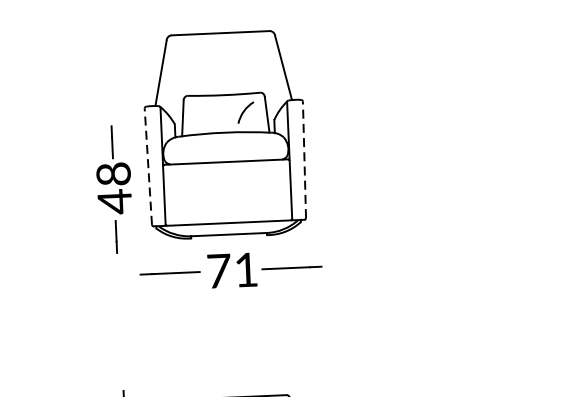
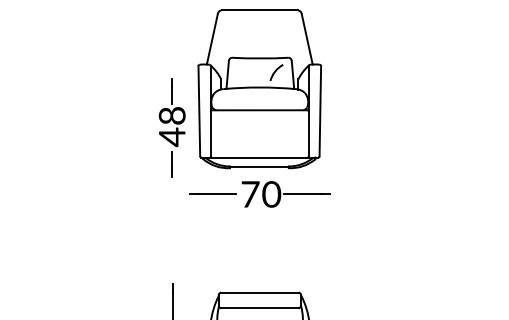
line: (304, 158) -> (320, 110), dashed -> solid
line: (148, 165) -> (199, 110), dashed -> solid
text: (246, 270) -> (271, 194), 71 -> 70

